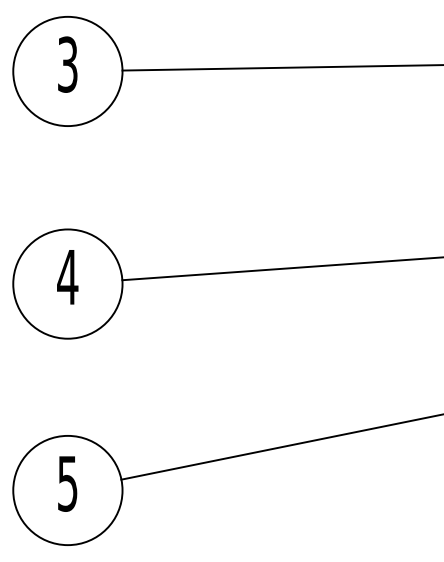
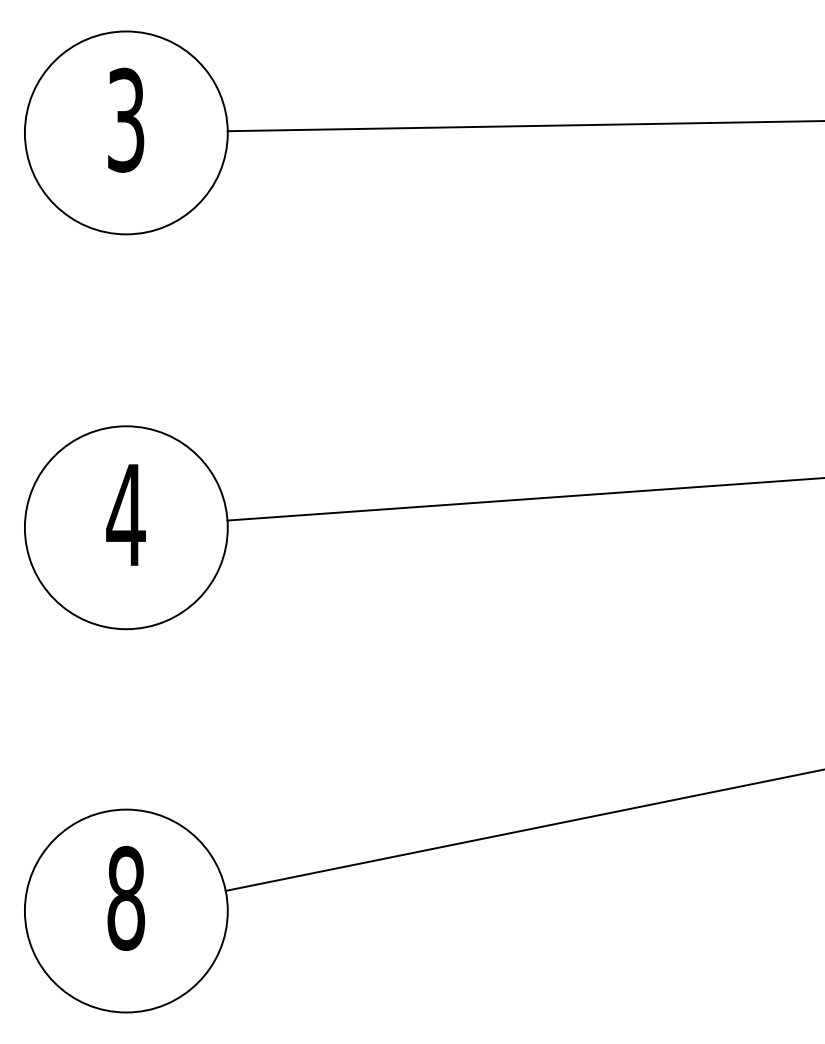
text: (67, 483) -> (125, 898), 5 -> 8

